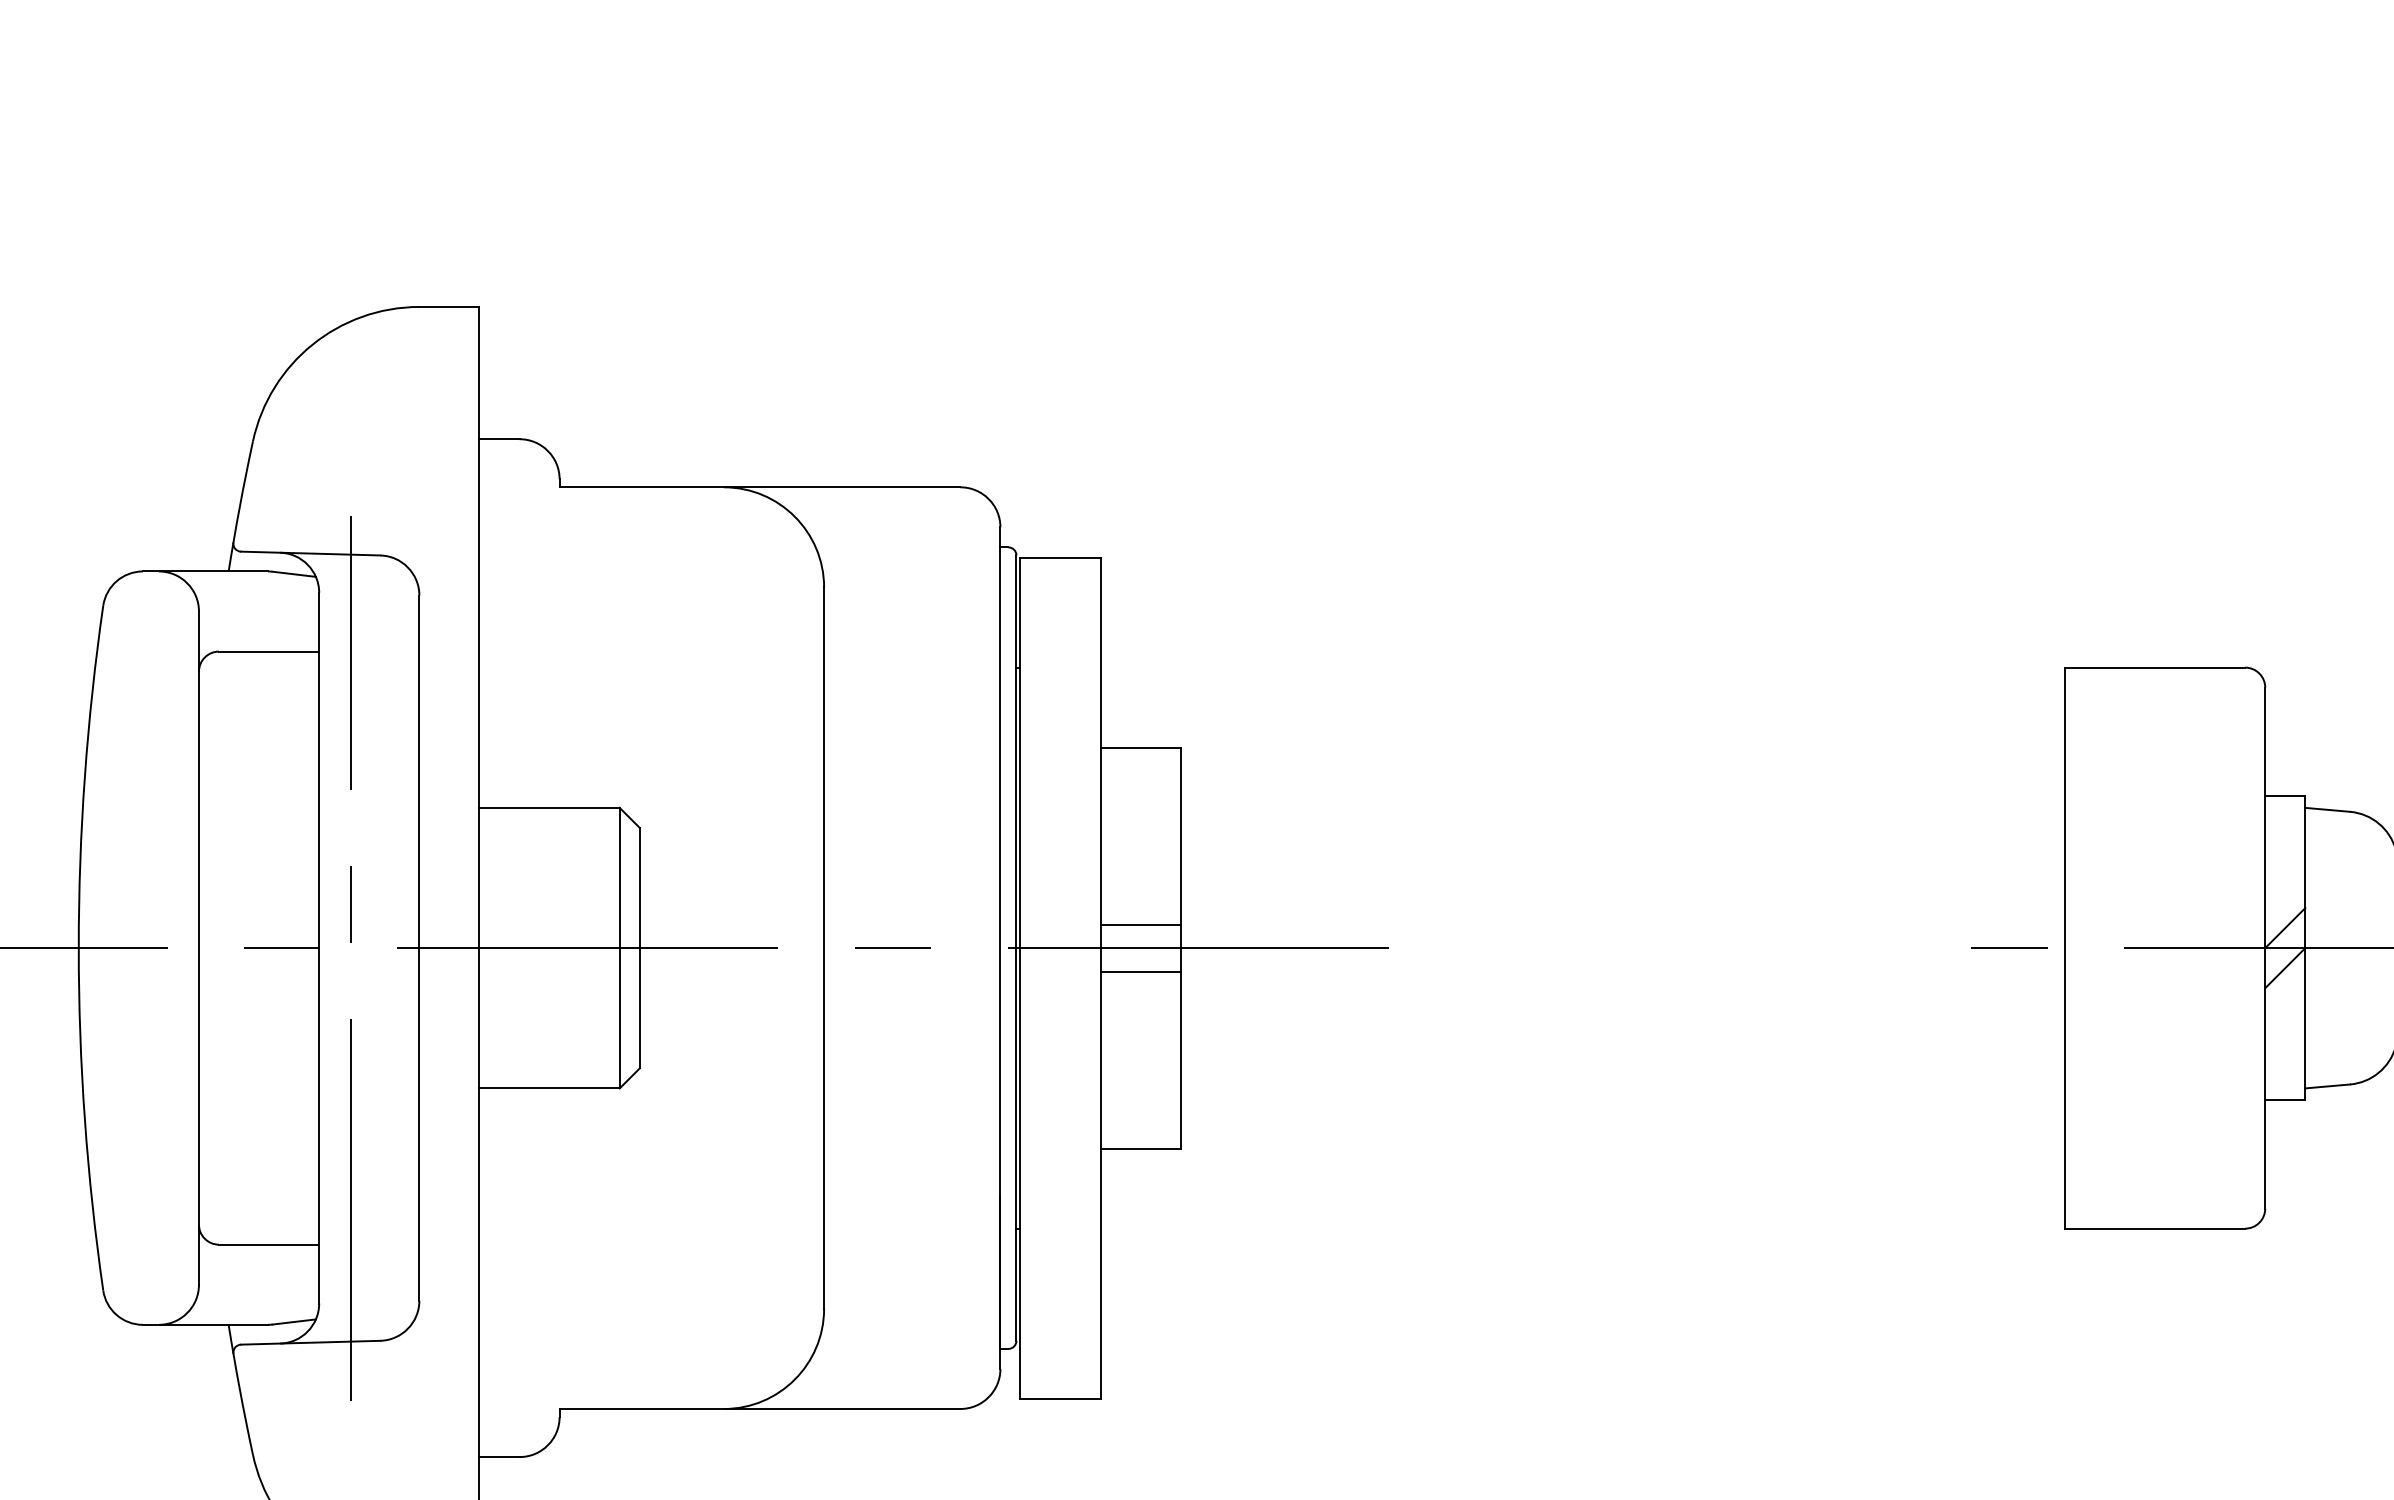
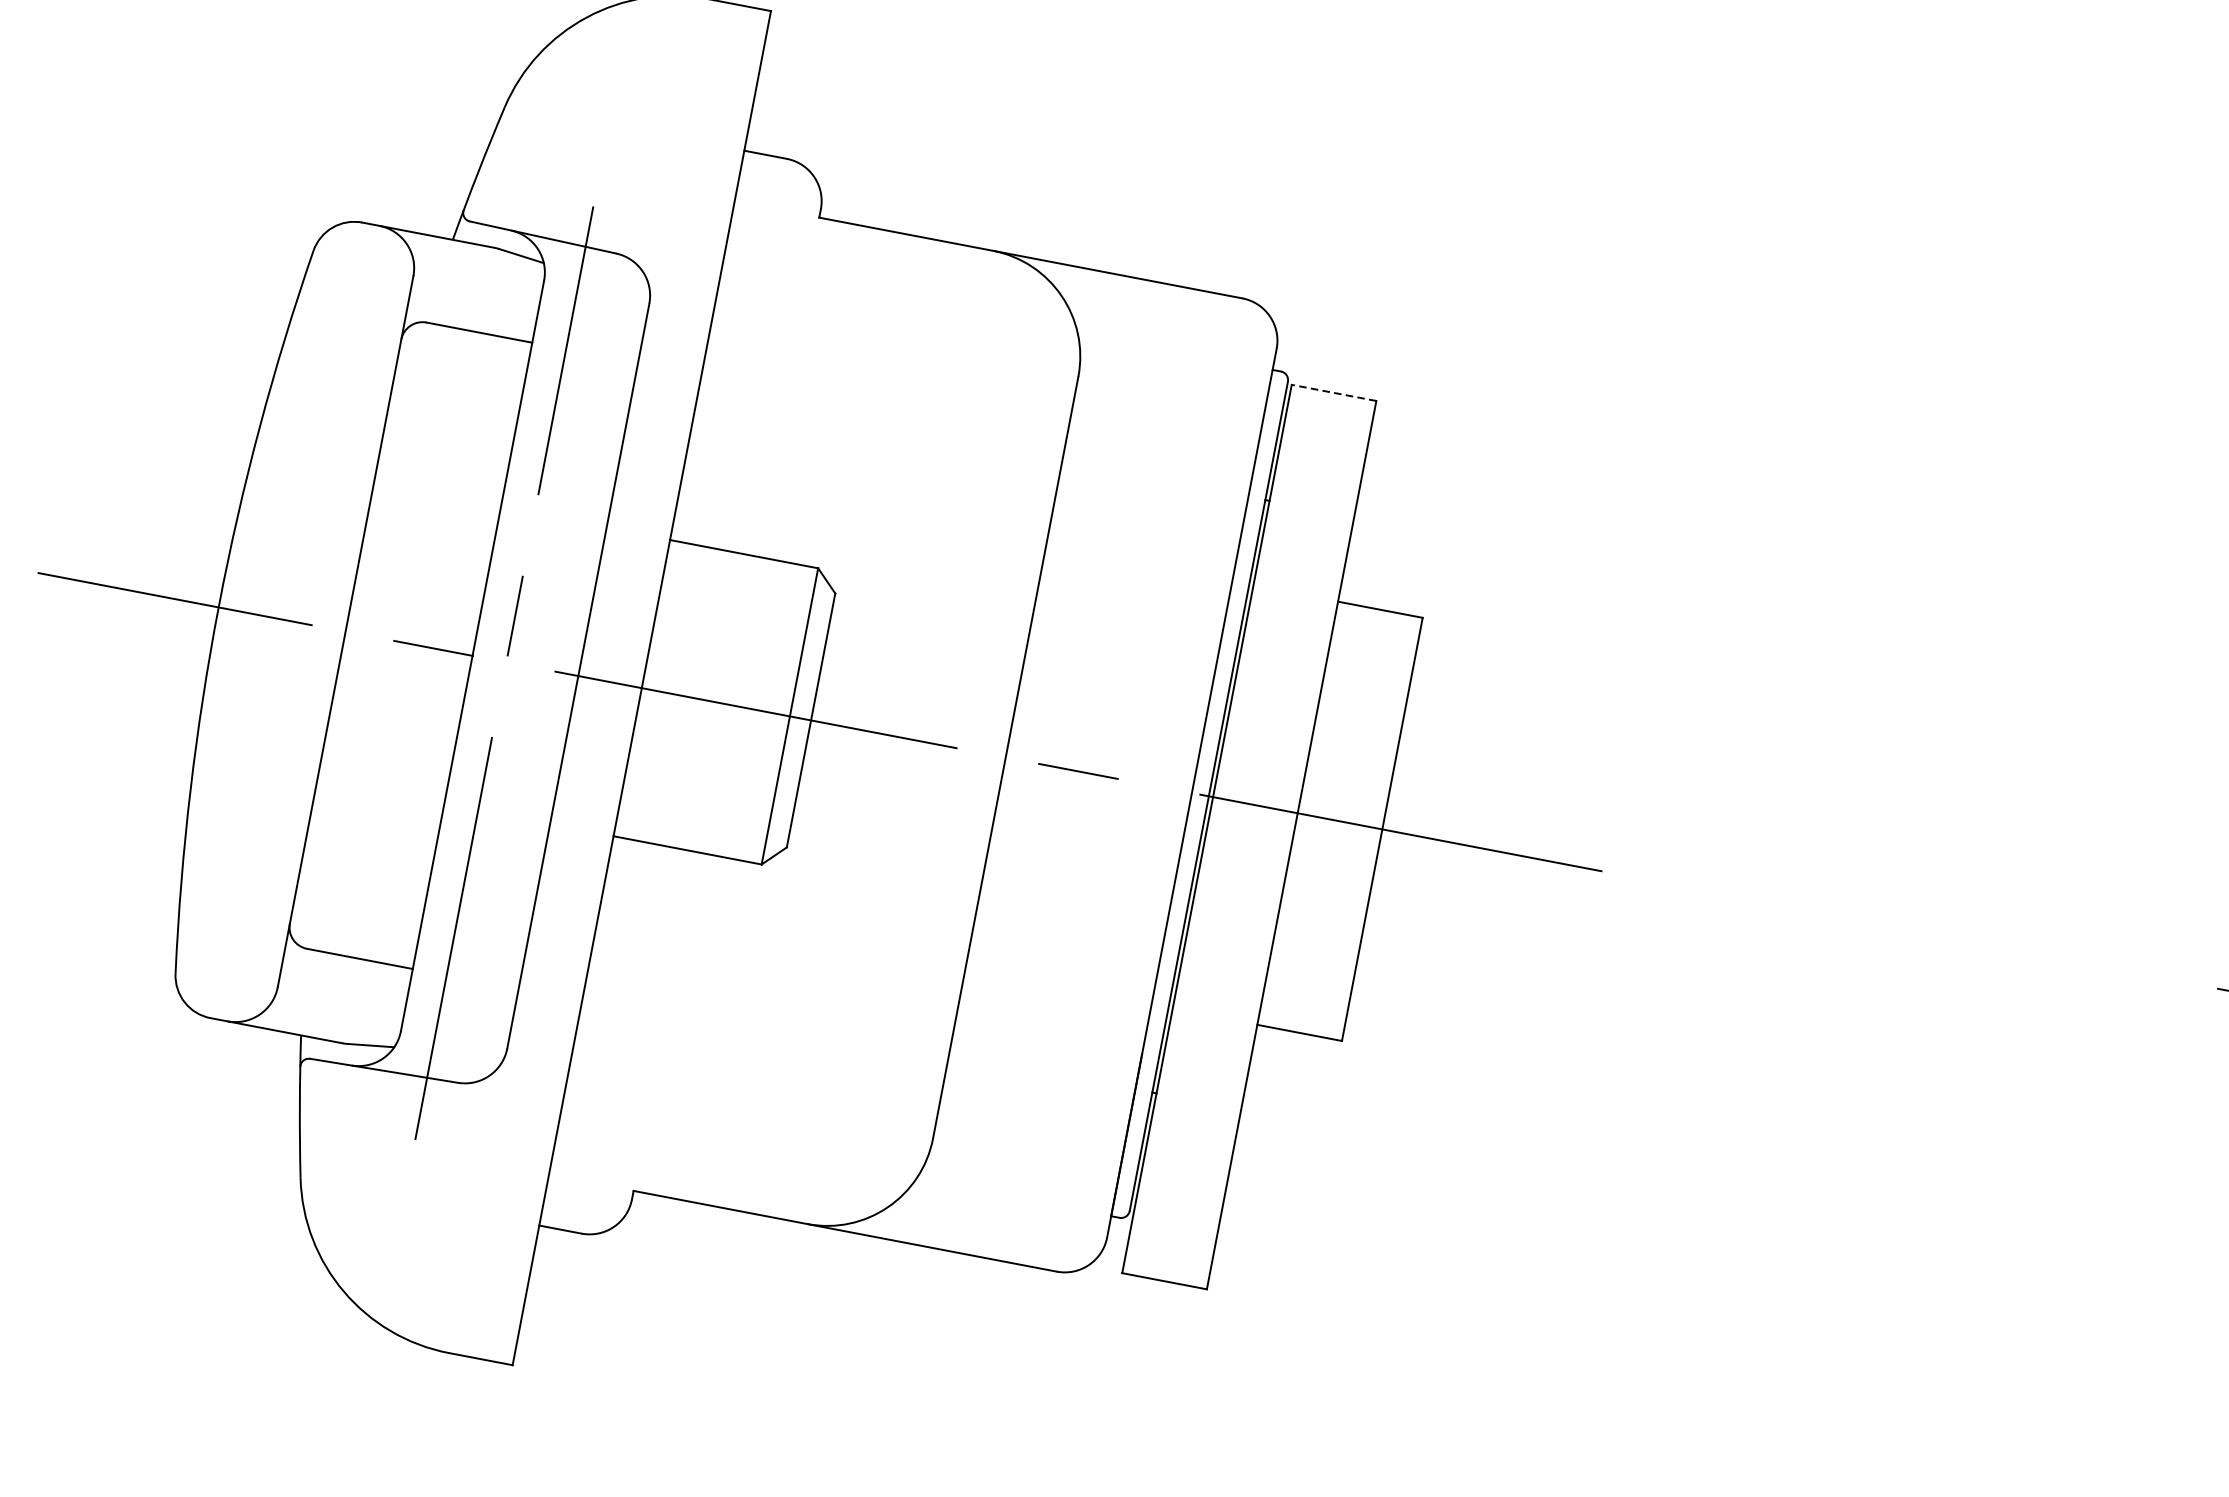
line: (1060, 557) -> (1334, 392), solid -> dashed
line: (1140, 924) -> (1344, 796), removed
line: (1140, 971) -> (1335, 845), removed

